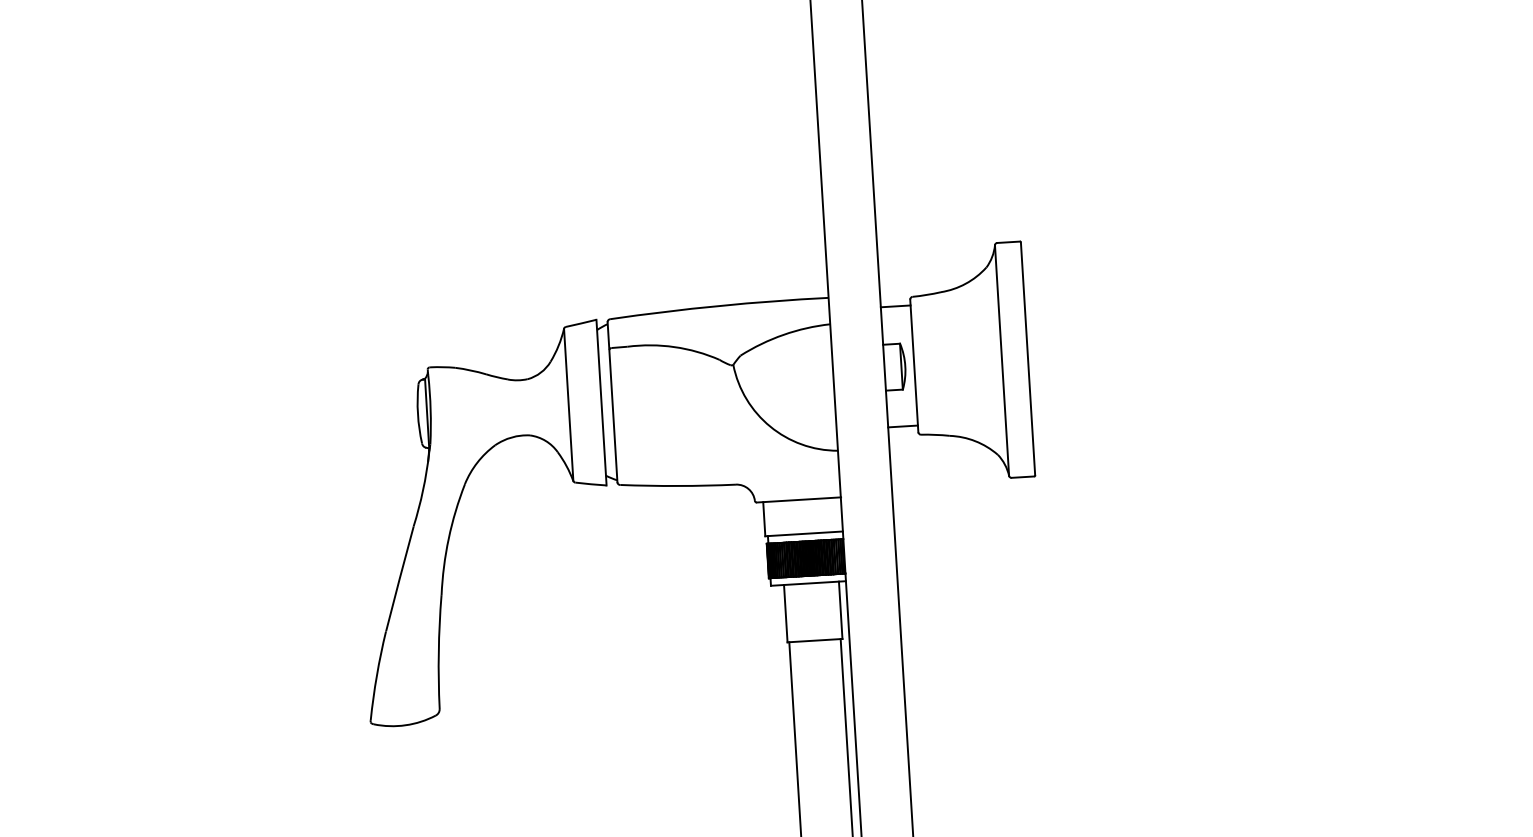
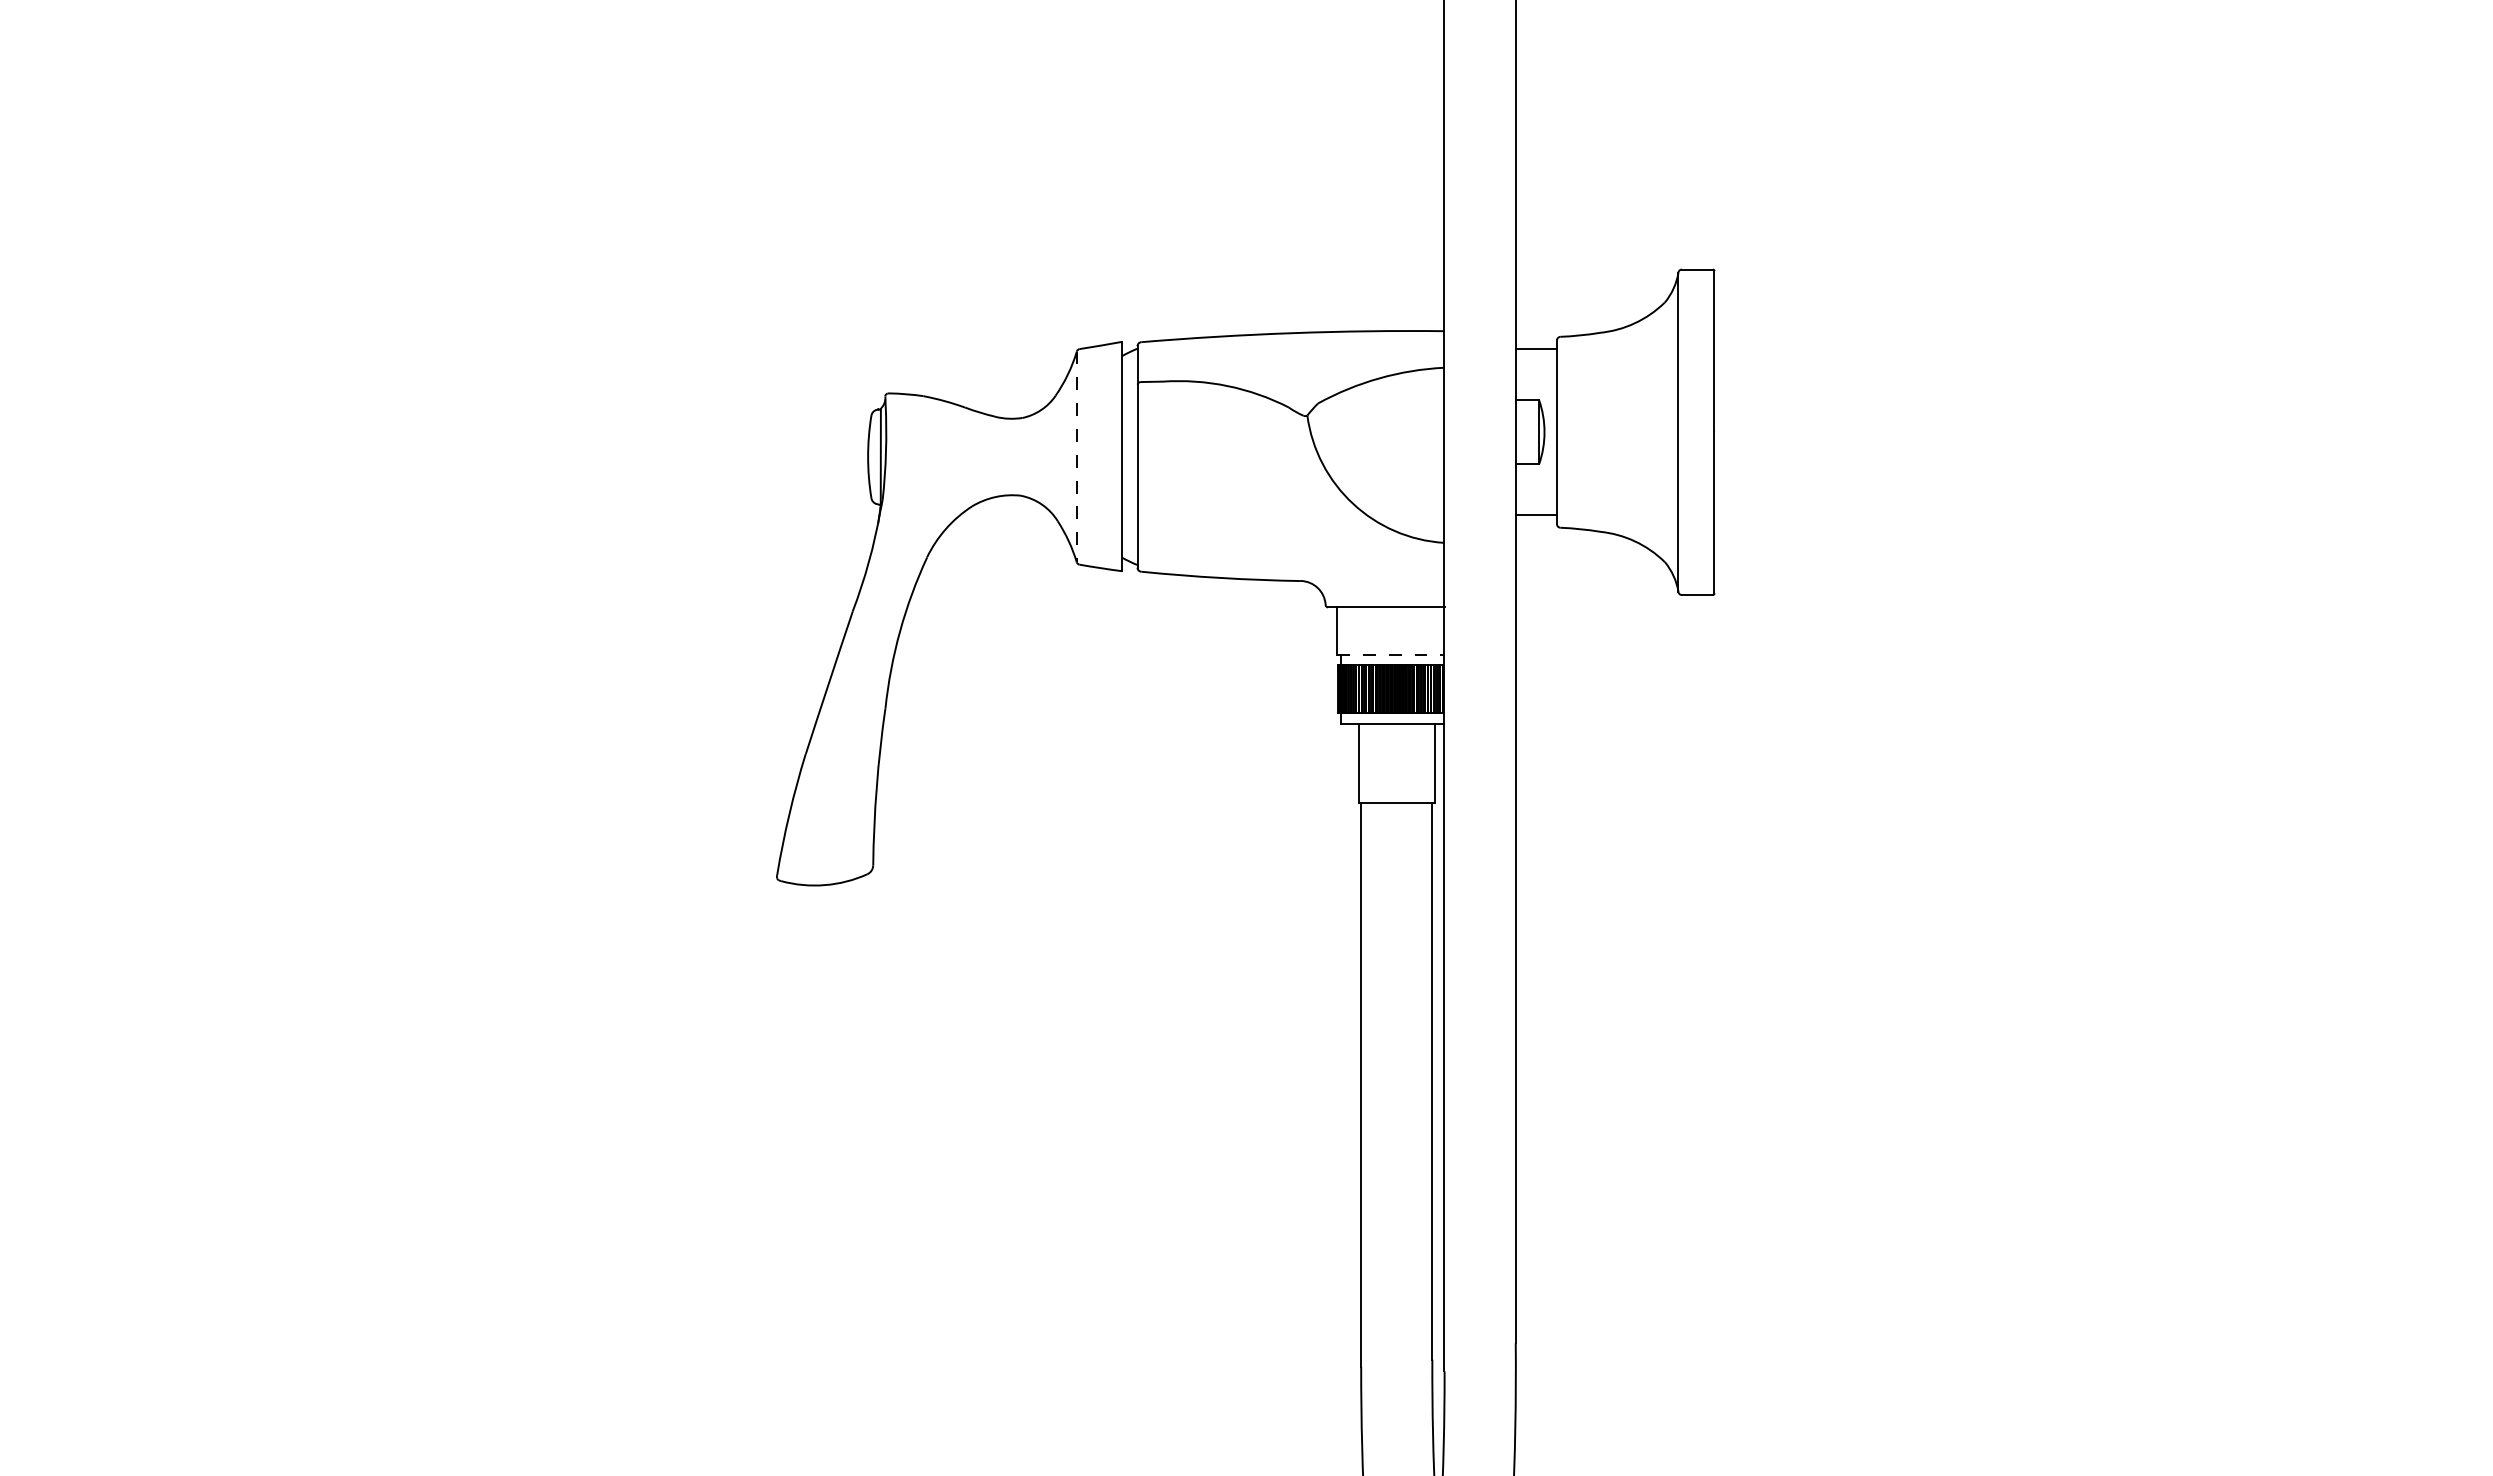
line: (568, 405) -> (1076, 457), solid -> dashed
line: (803, 533) -> (1390, 654), solid -> dashed

